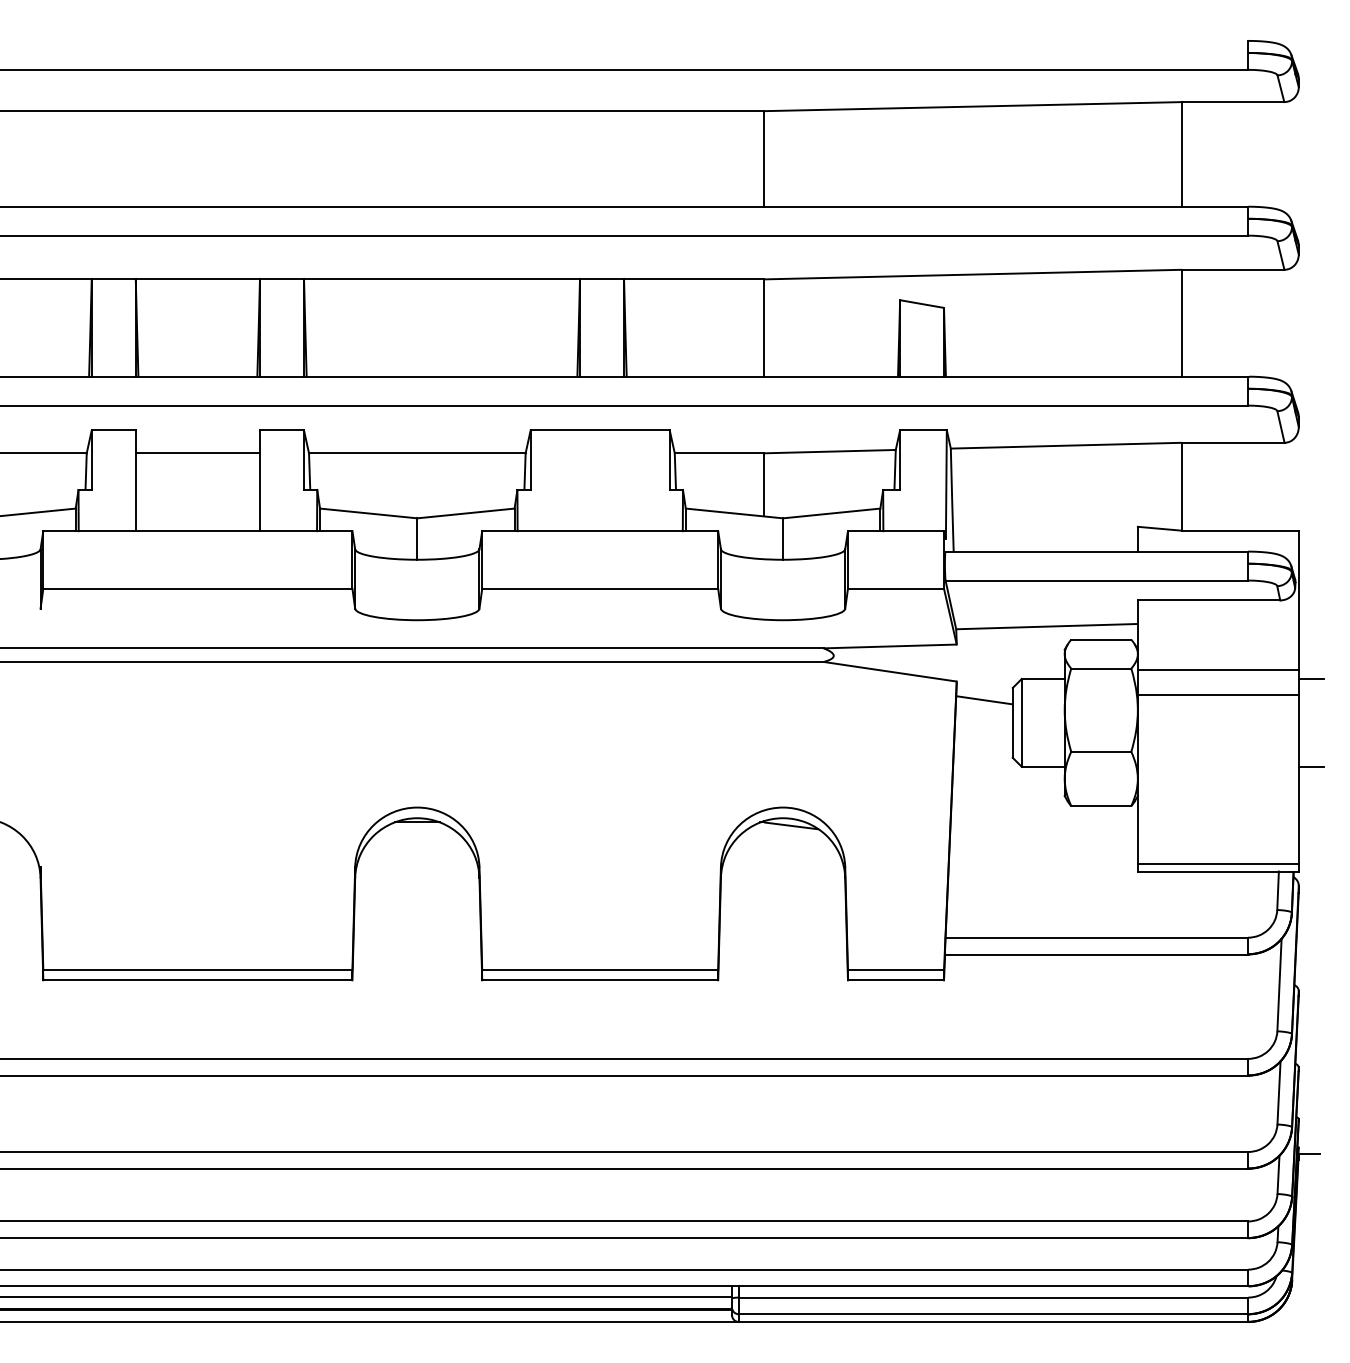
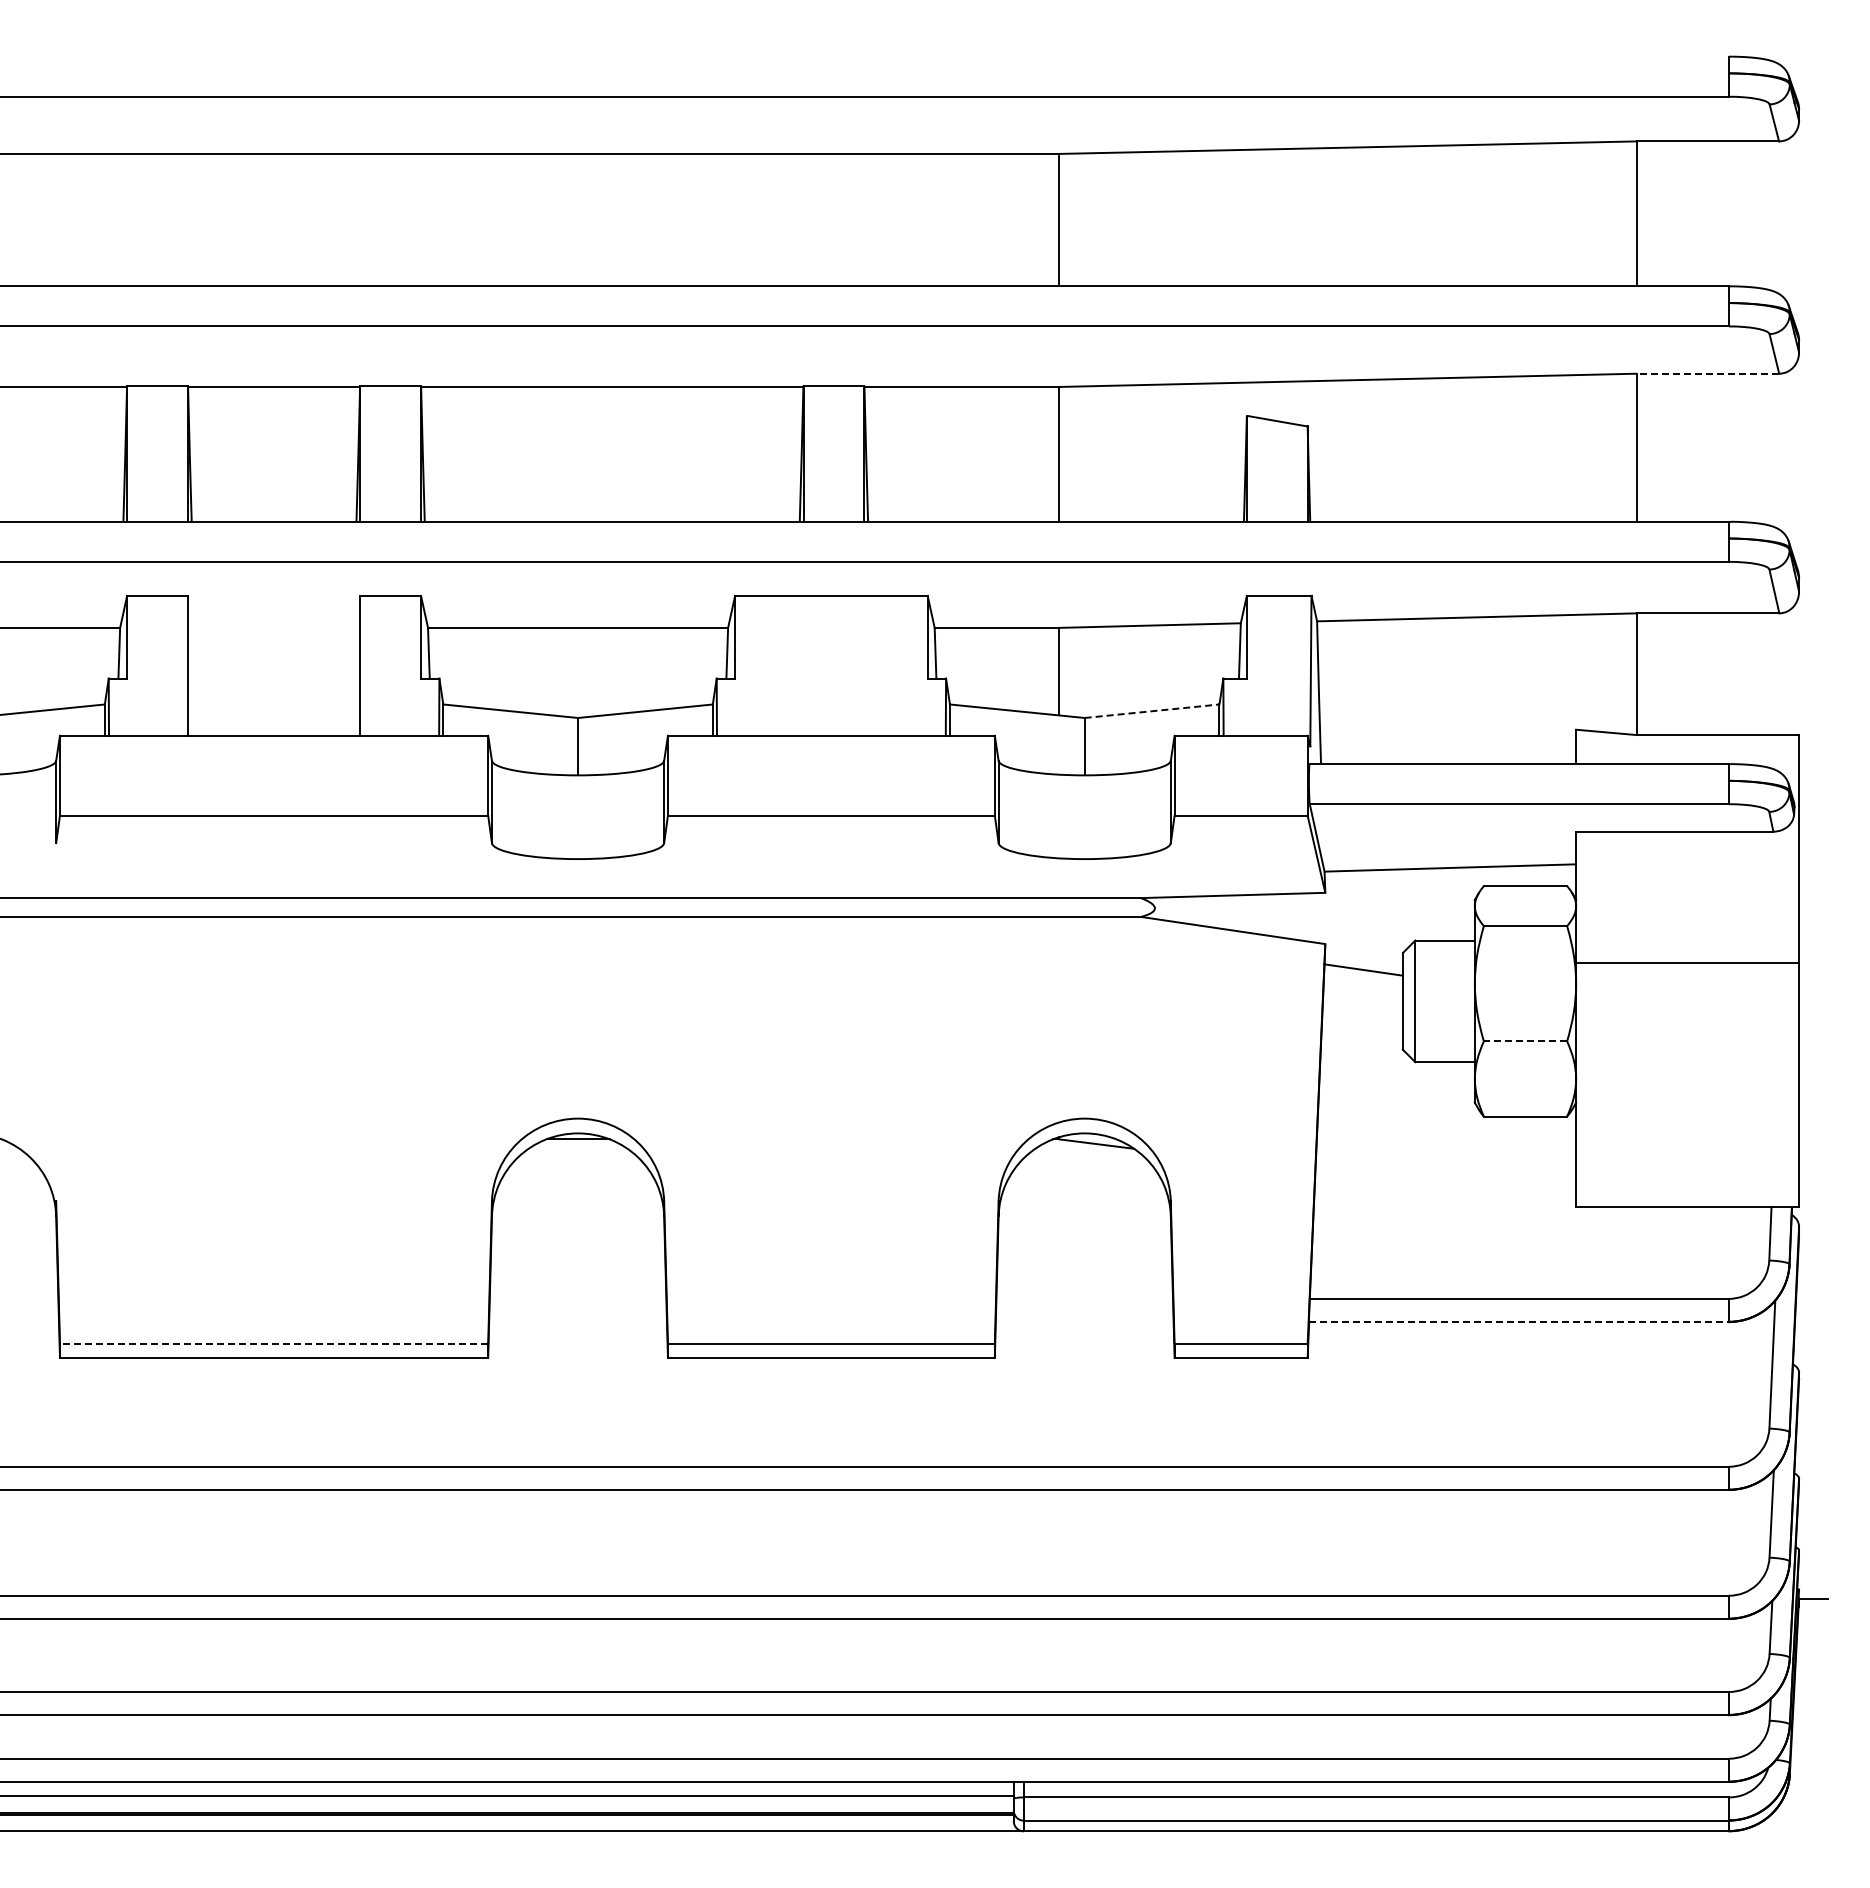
line: (1232, 269) -> (1707, 373), solid -> dashed
line: (197, 453) -> (273, 627), removed
line: (832, 513) -> (1152, 711), solid -> dashed
line: (1218, 669) -> (1687, 927), removed
line: (1311, 678) -> (1816, 940), removed
line: (1101, 751) -> (1525, 1041), solid -> dashed
line: (1311, 767) -> (1816, 1062), removed
line: (1218, 863) -> (1687, 1196), removed
line: (1096, 954) -> (1518, 1322), solid -> dashed
line: (197, 969) -> (273, 1343), solid -> dashed

